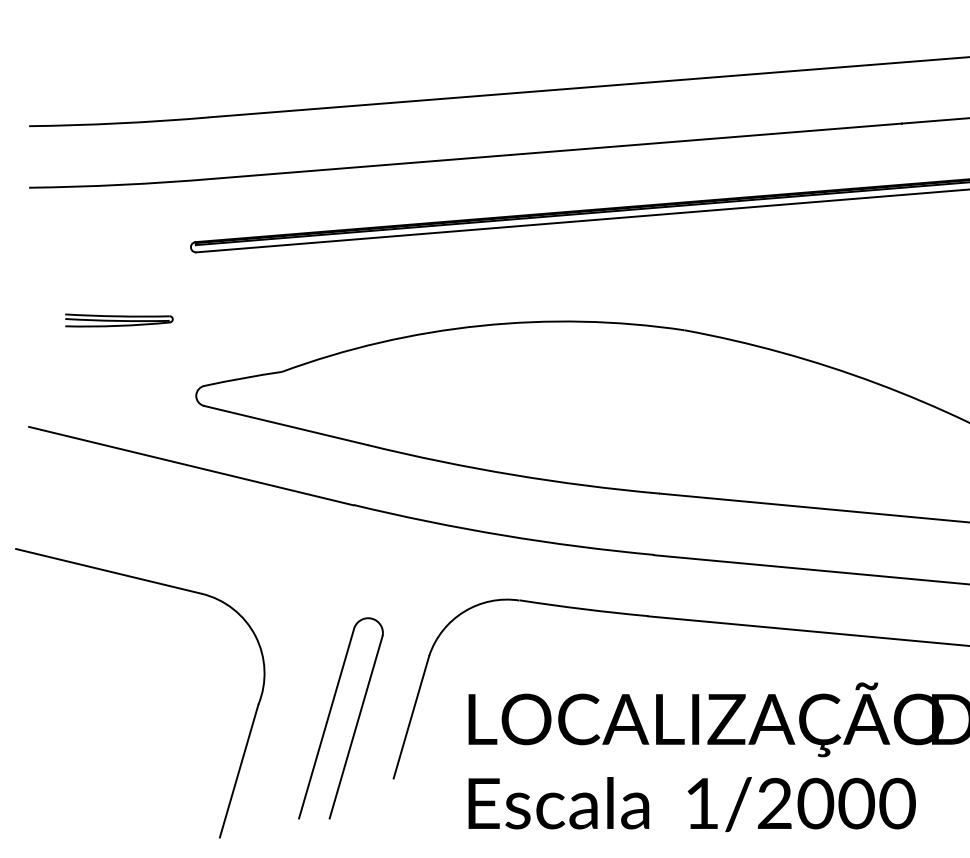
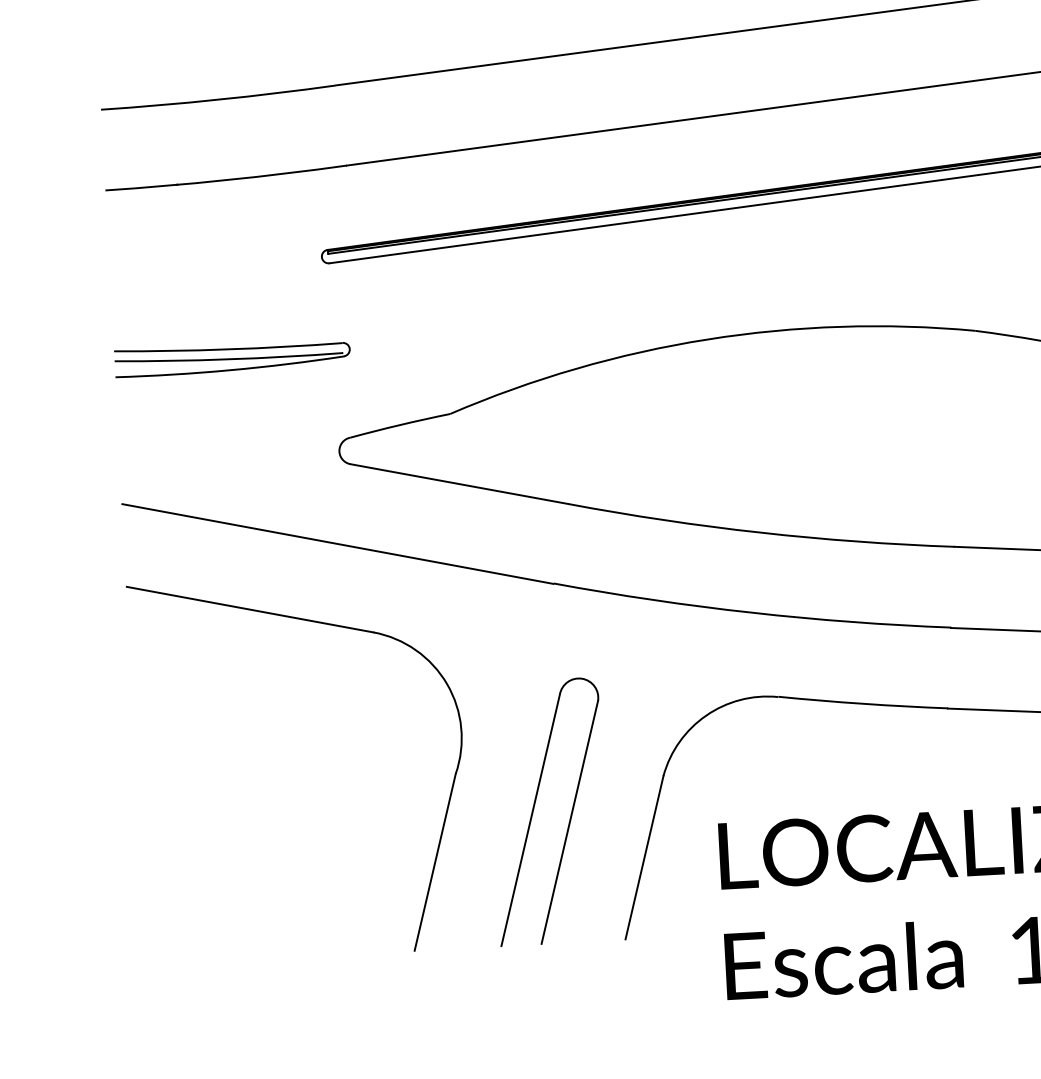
part: (119, 320) -> (233, 358), size x1.67
part: (166, 586) -> (326, 625), moved
part: (330, 714) -> (535, 807), moved

